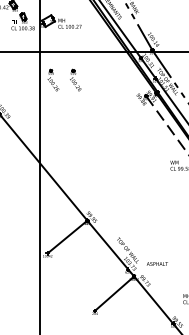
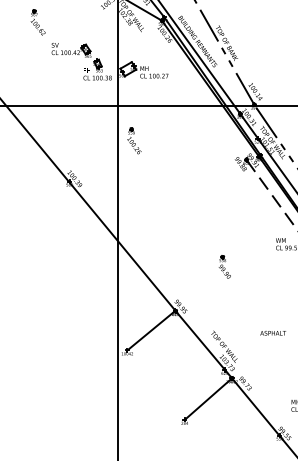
part: (75, 79) -> (161, 140), removed
part: (127, 184) -> (224, 266), added
text: (156, 264) -> (272, 333), moved

